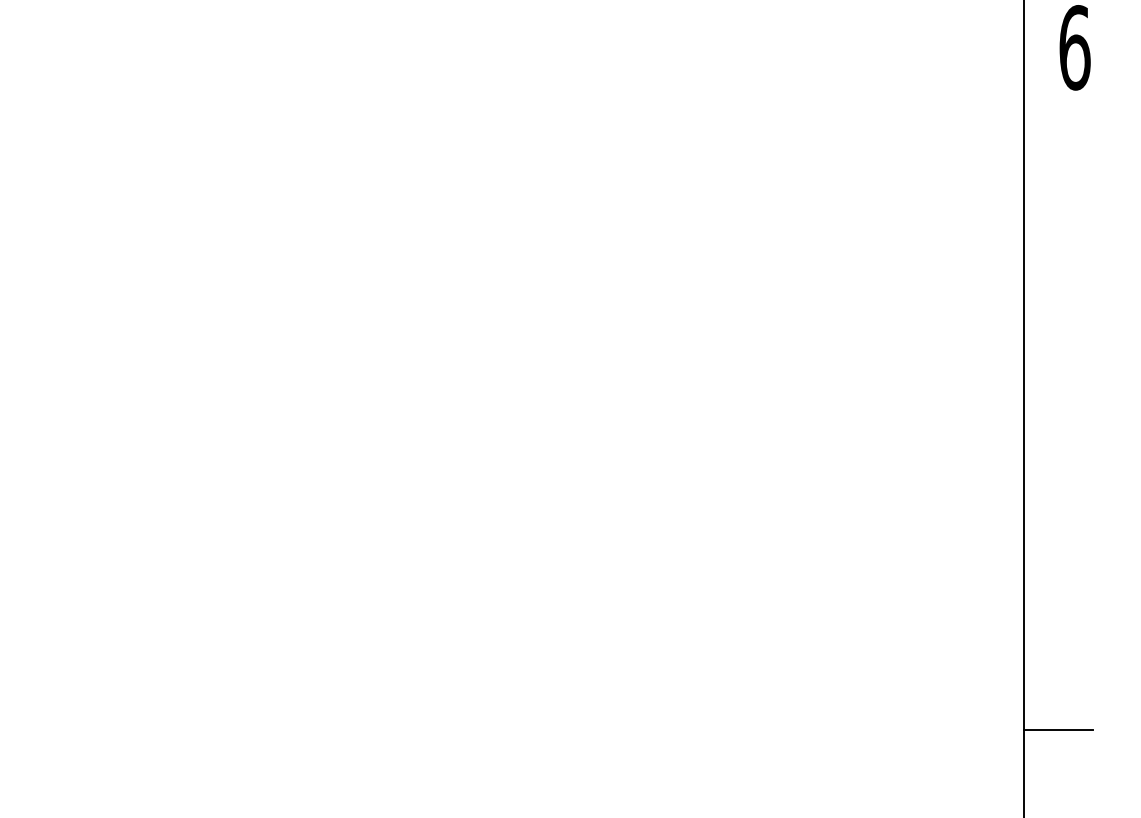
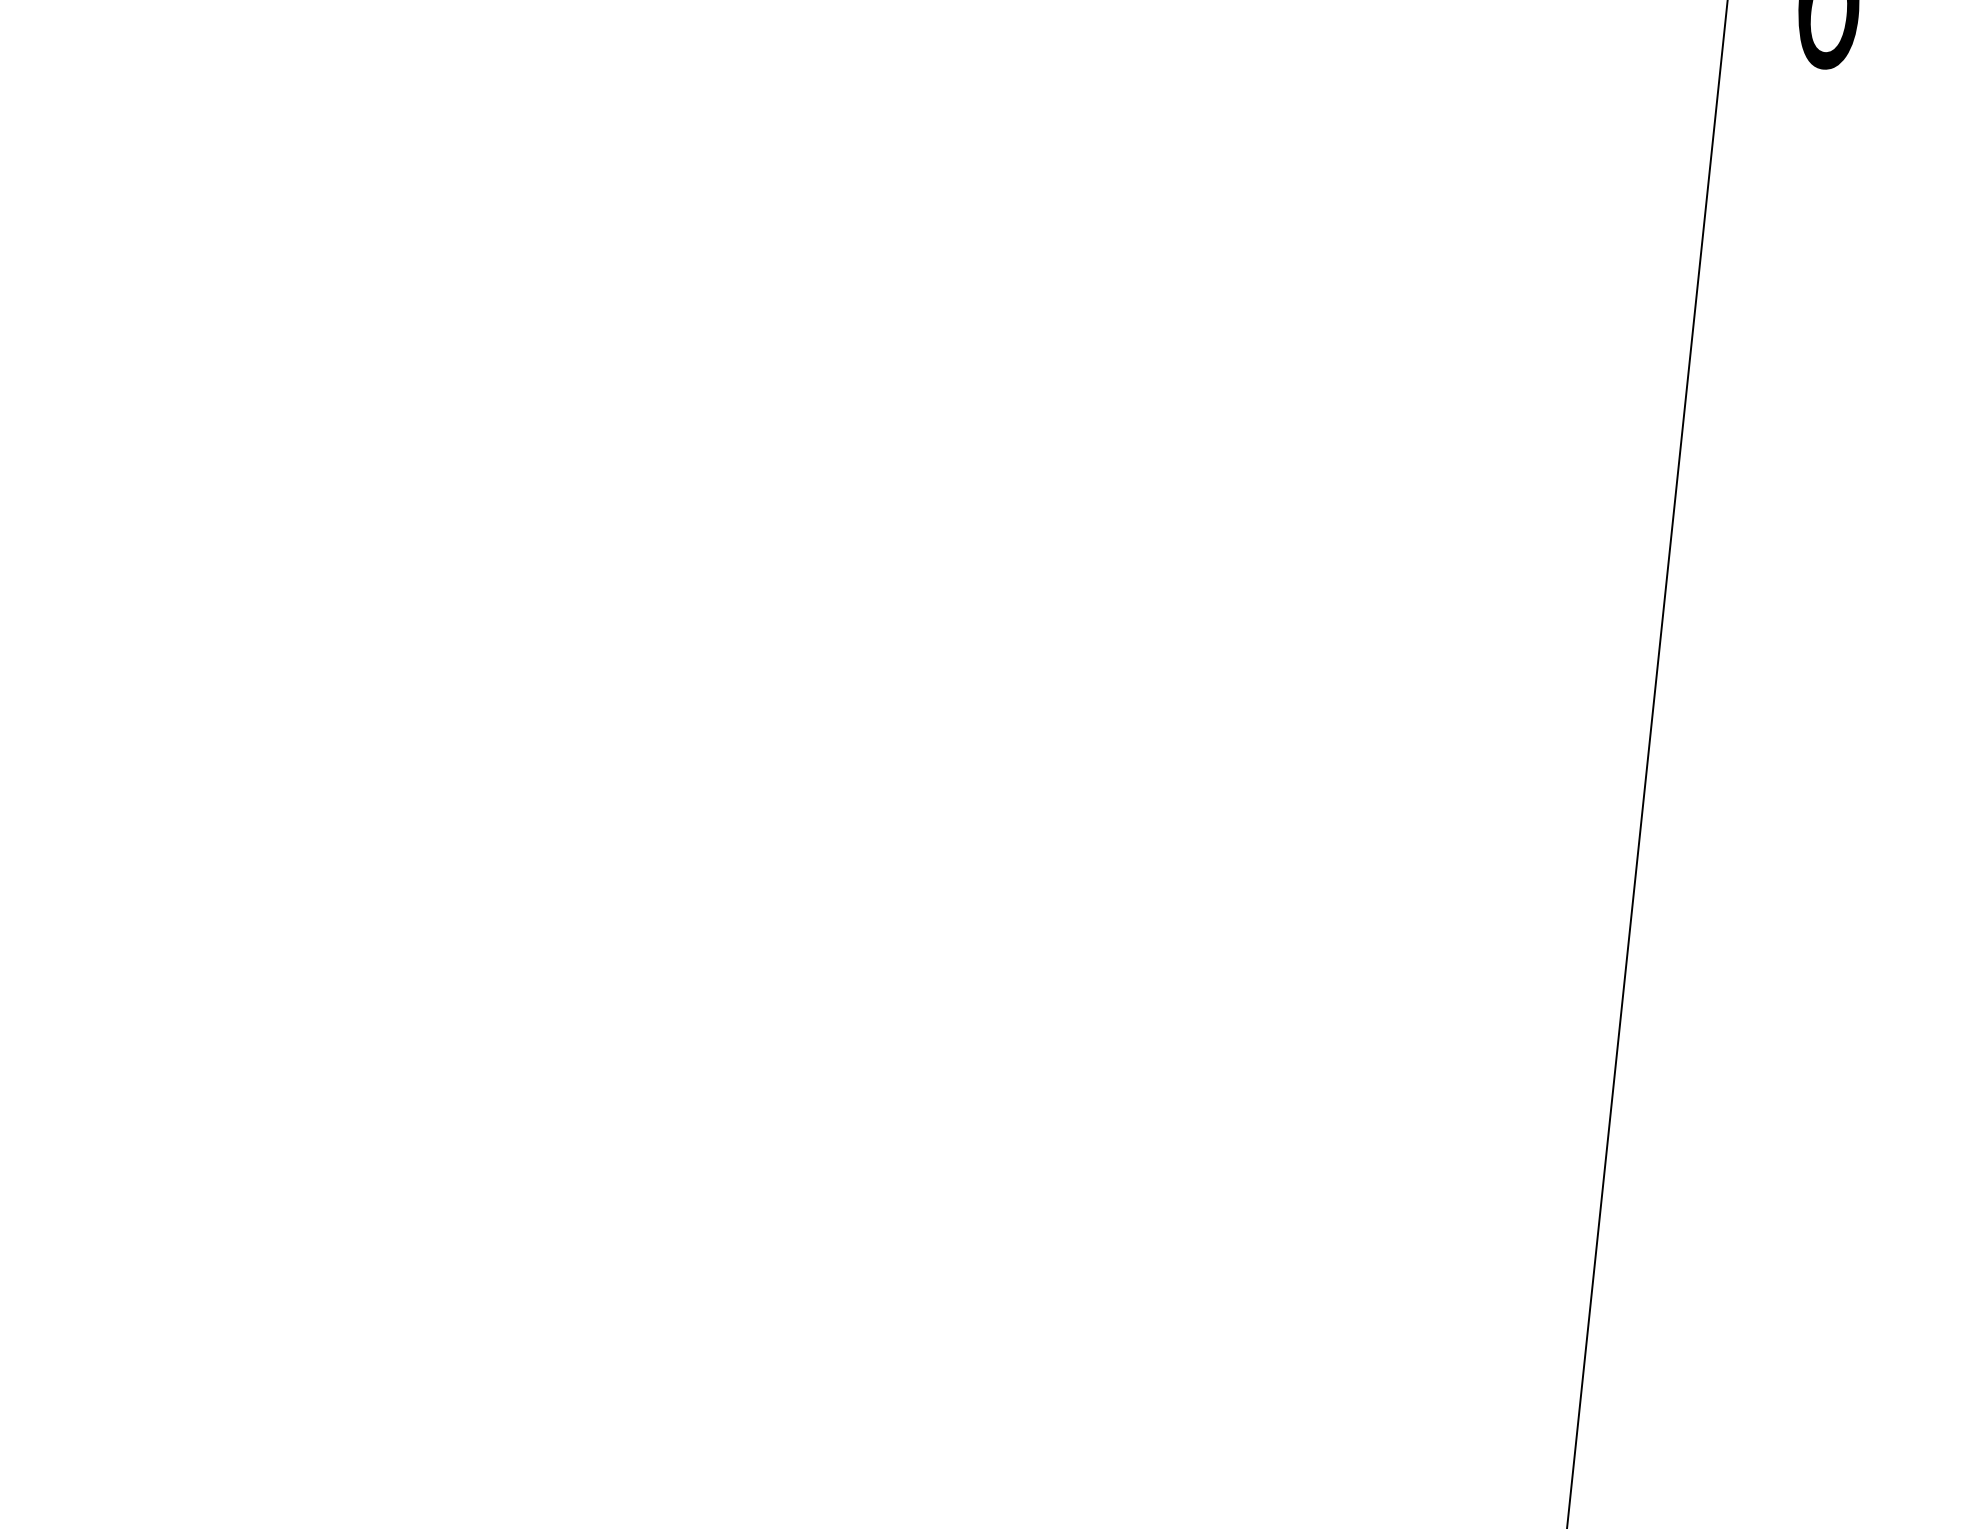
line: (1058, 730) -> (1656, 1328), removed

